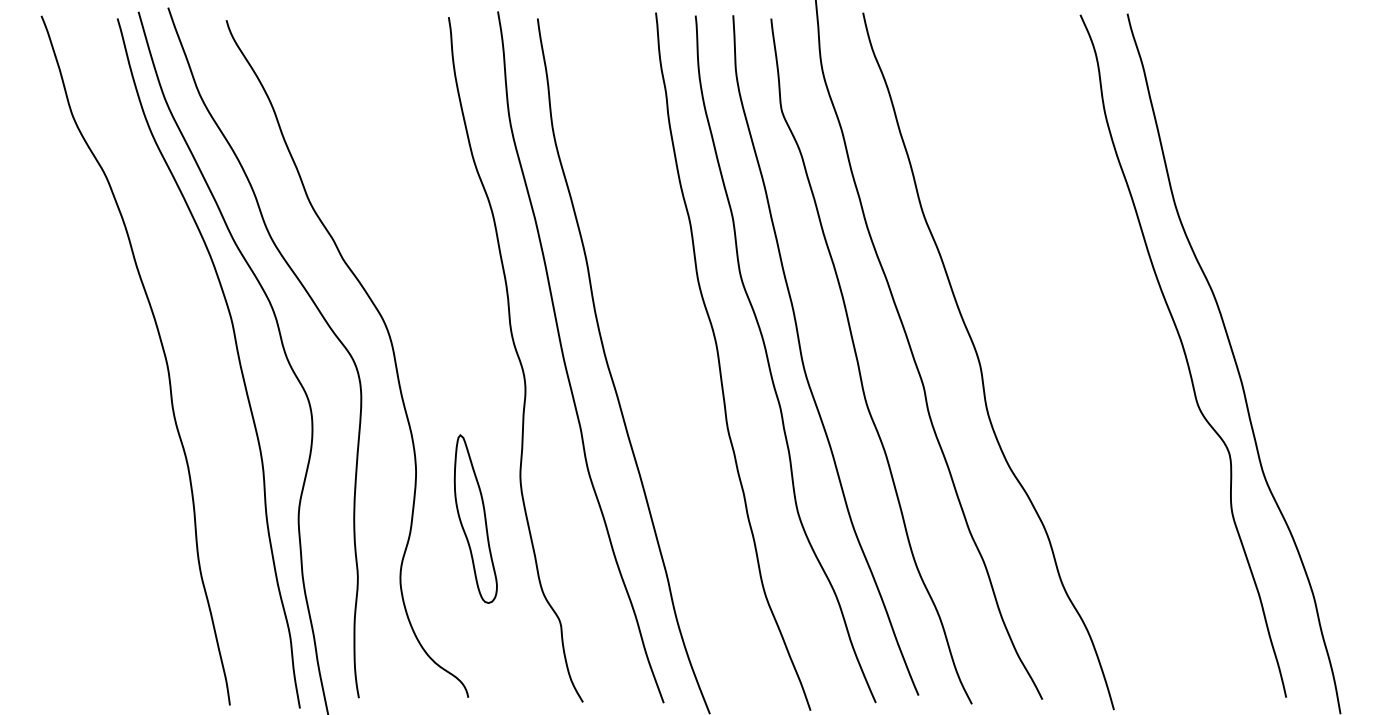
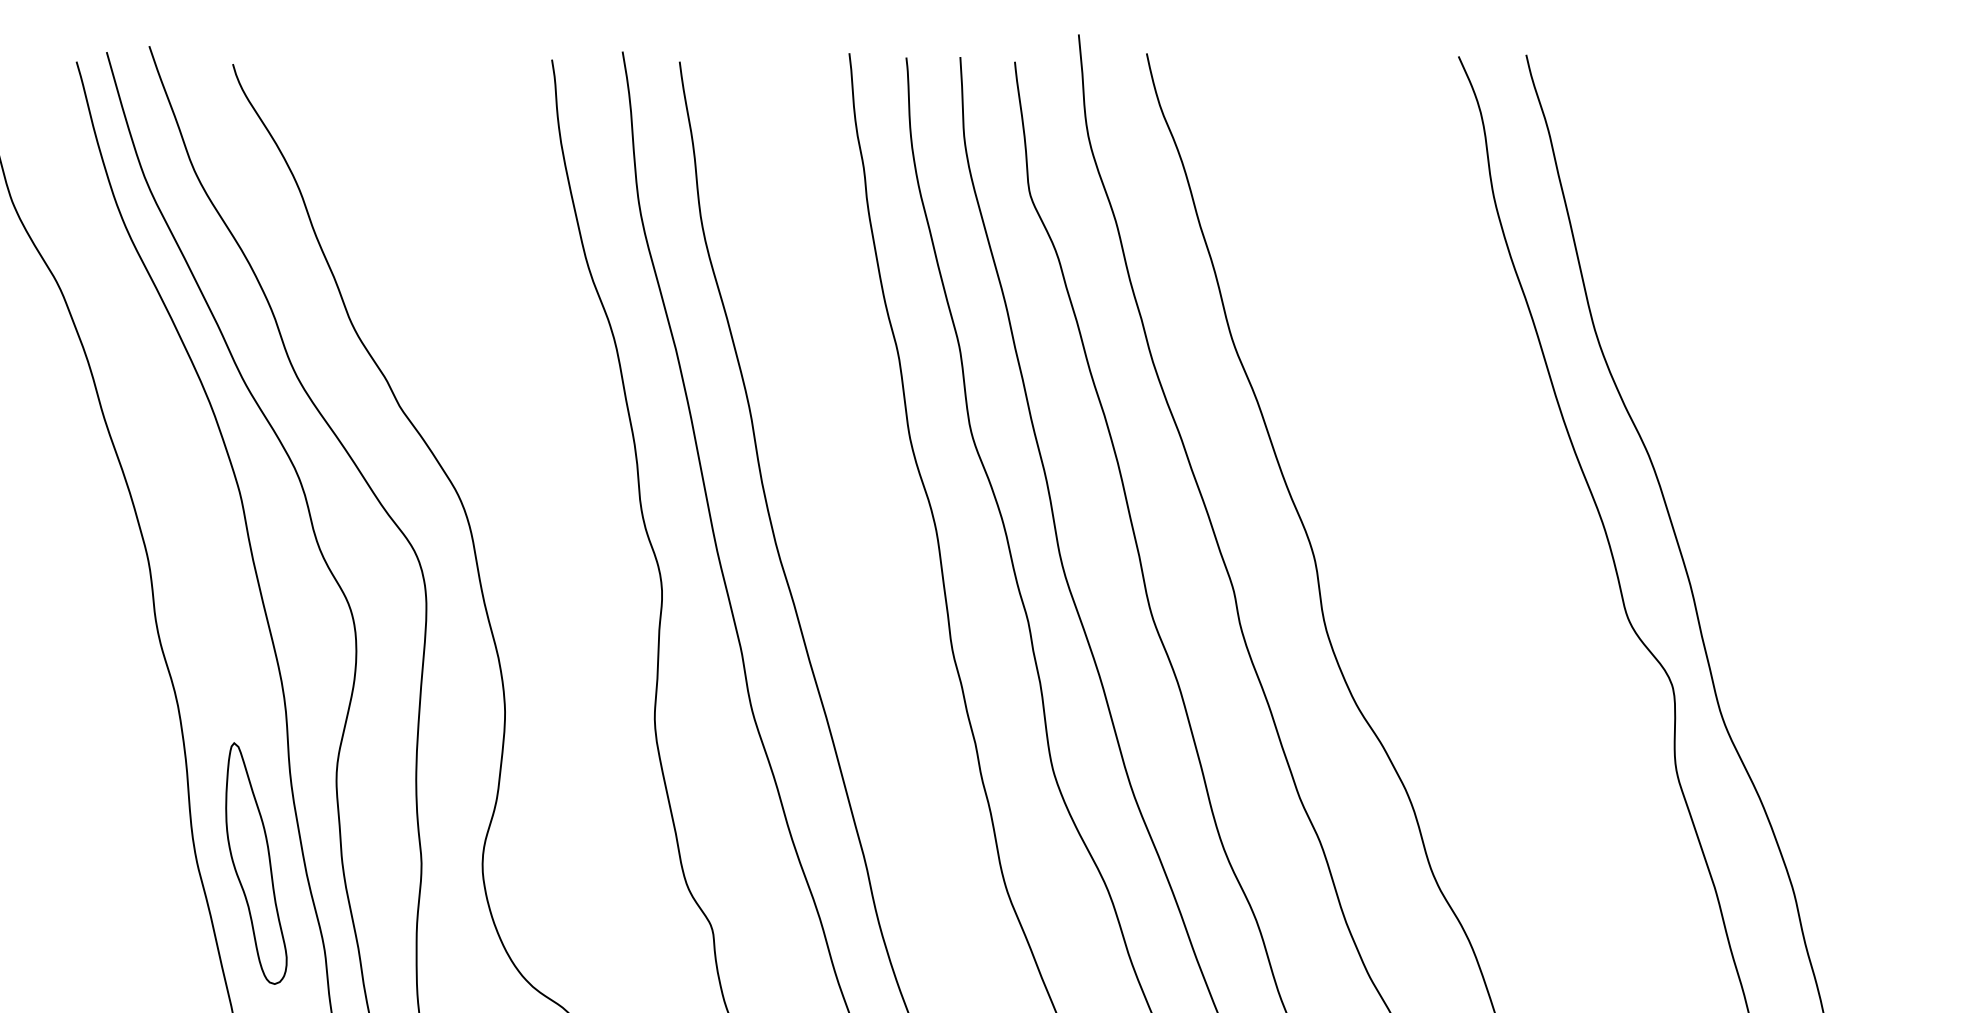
part: (475, 518) -> (255, 862), moved

